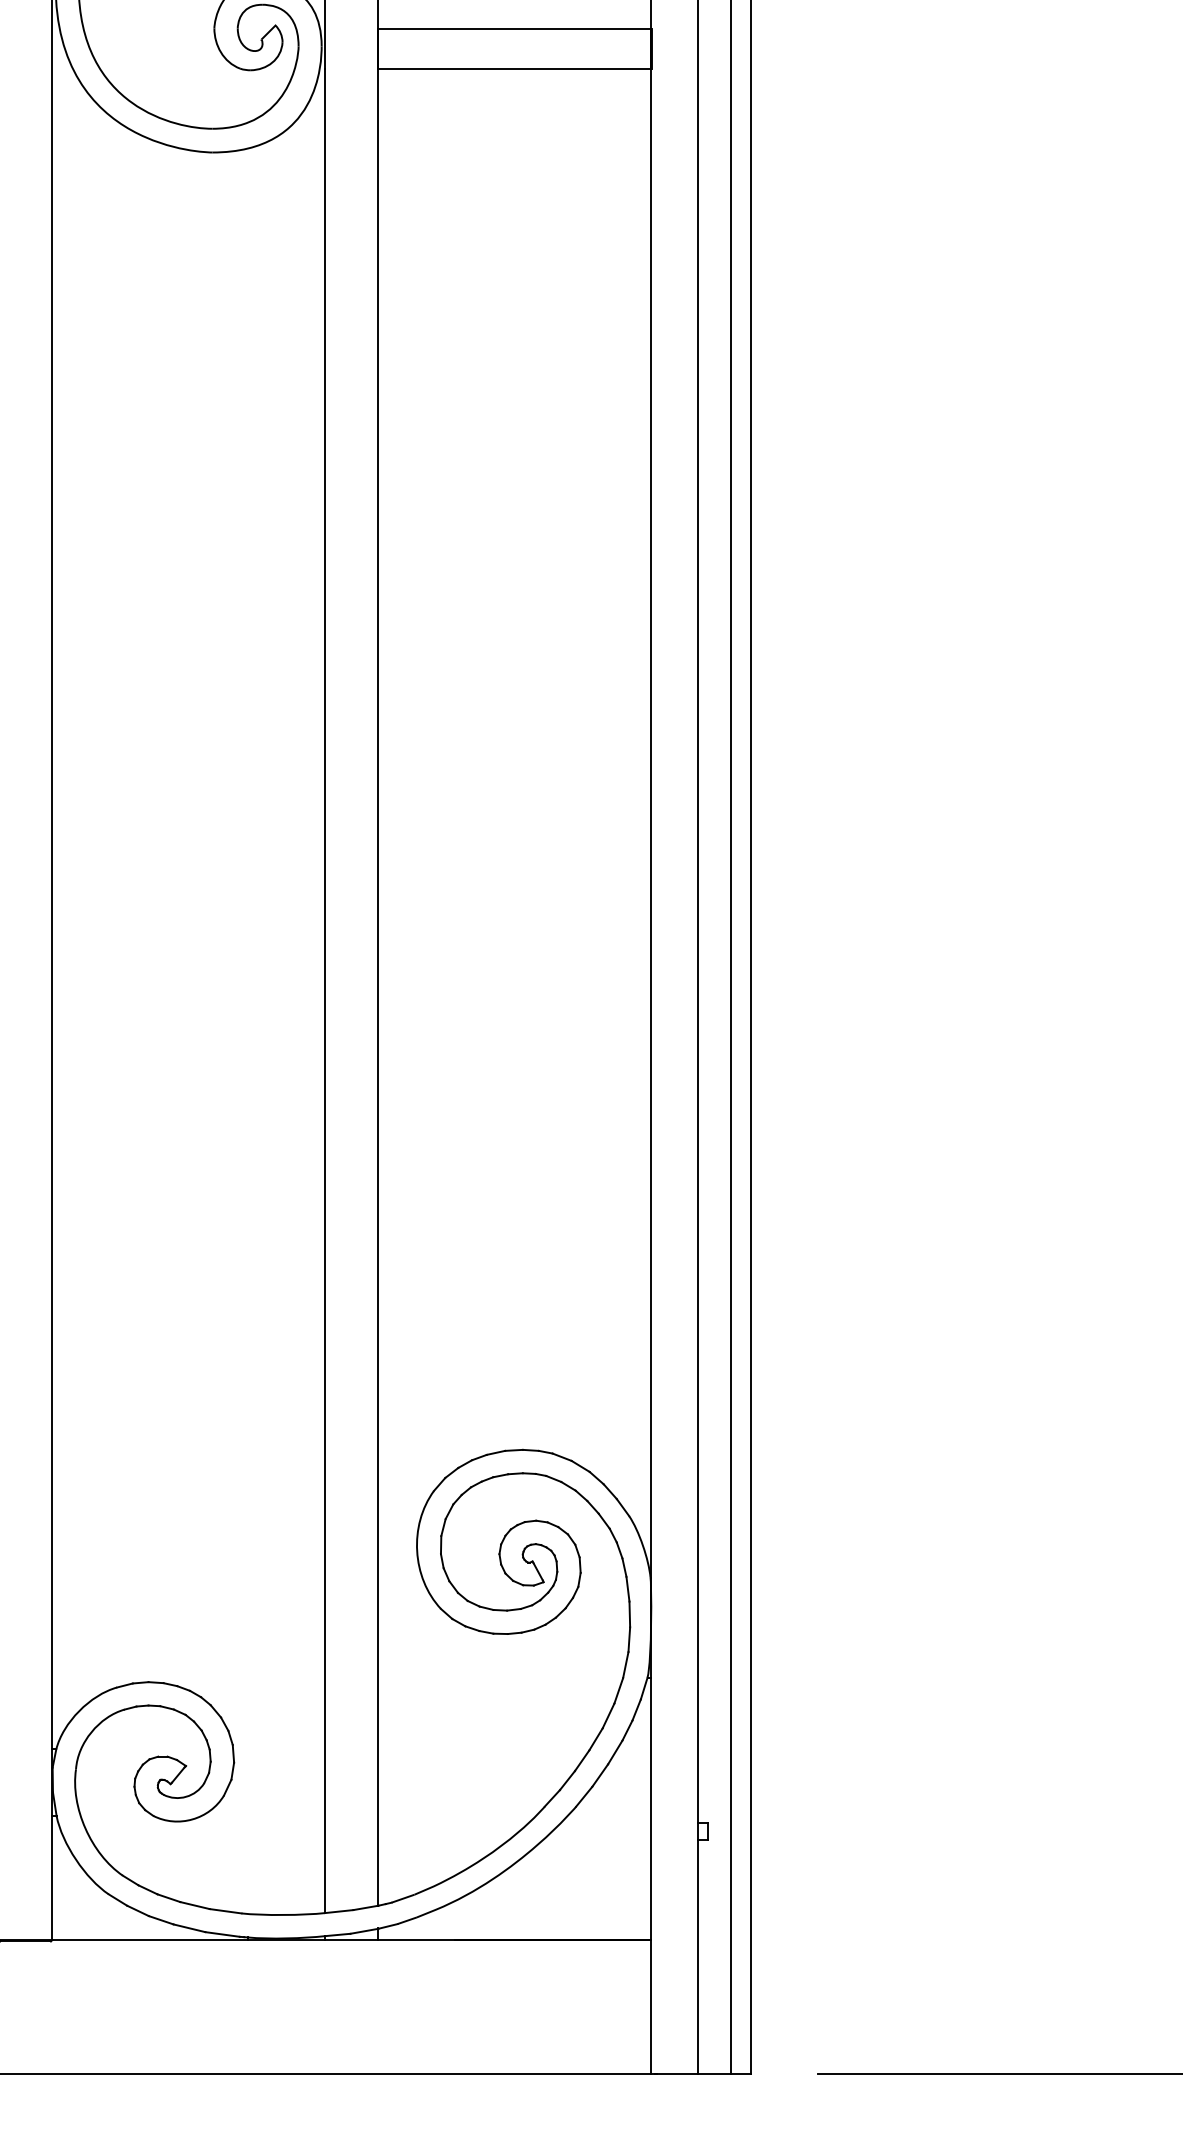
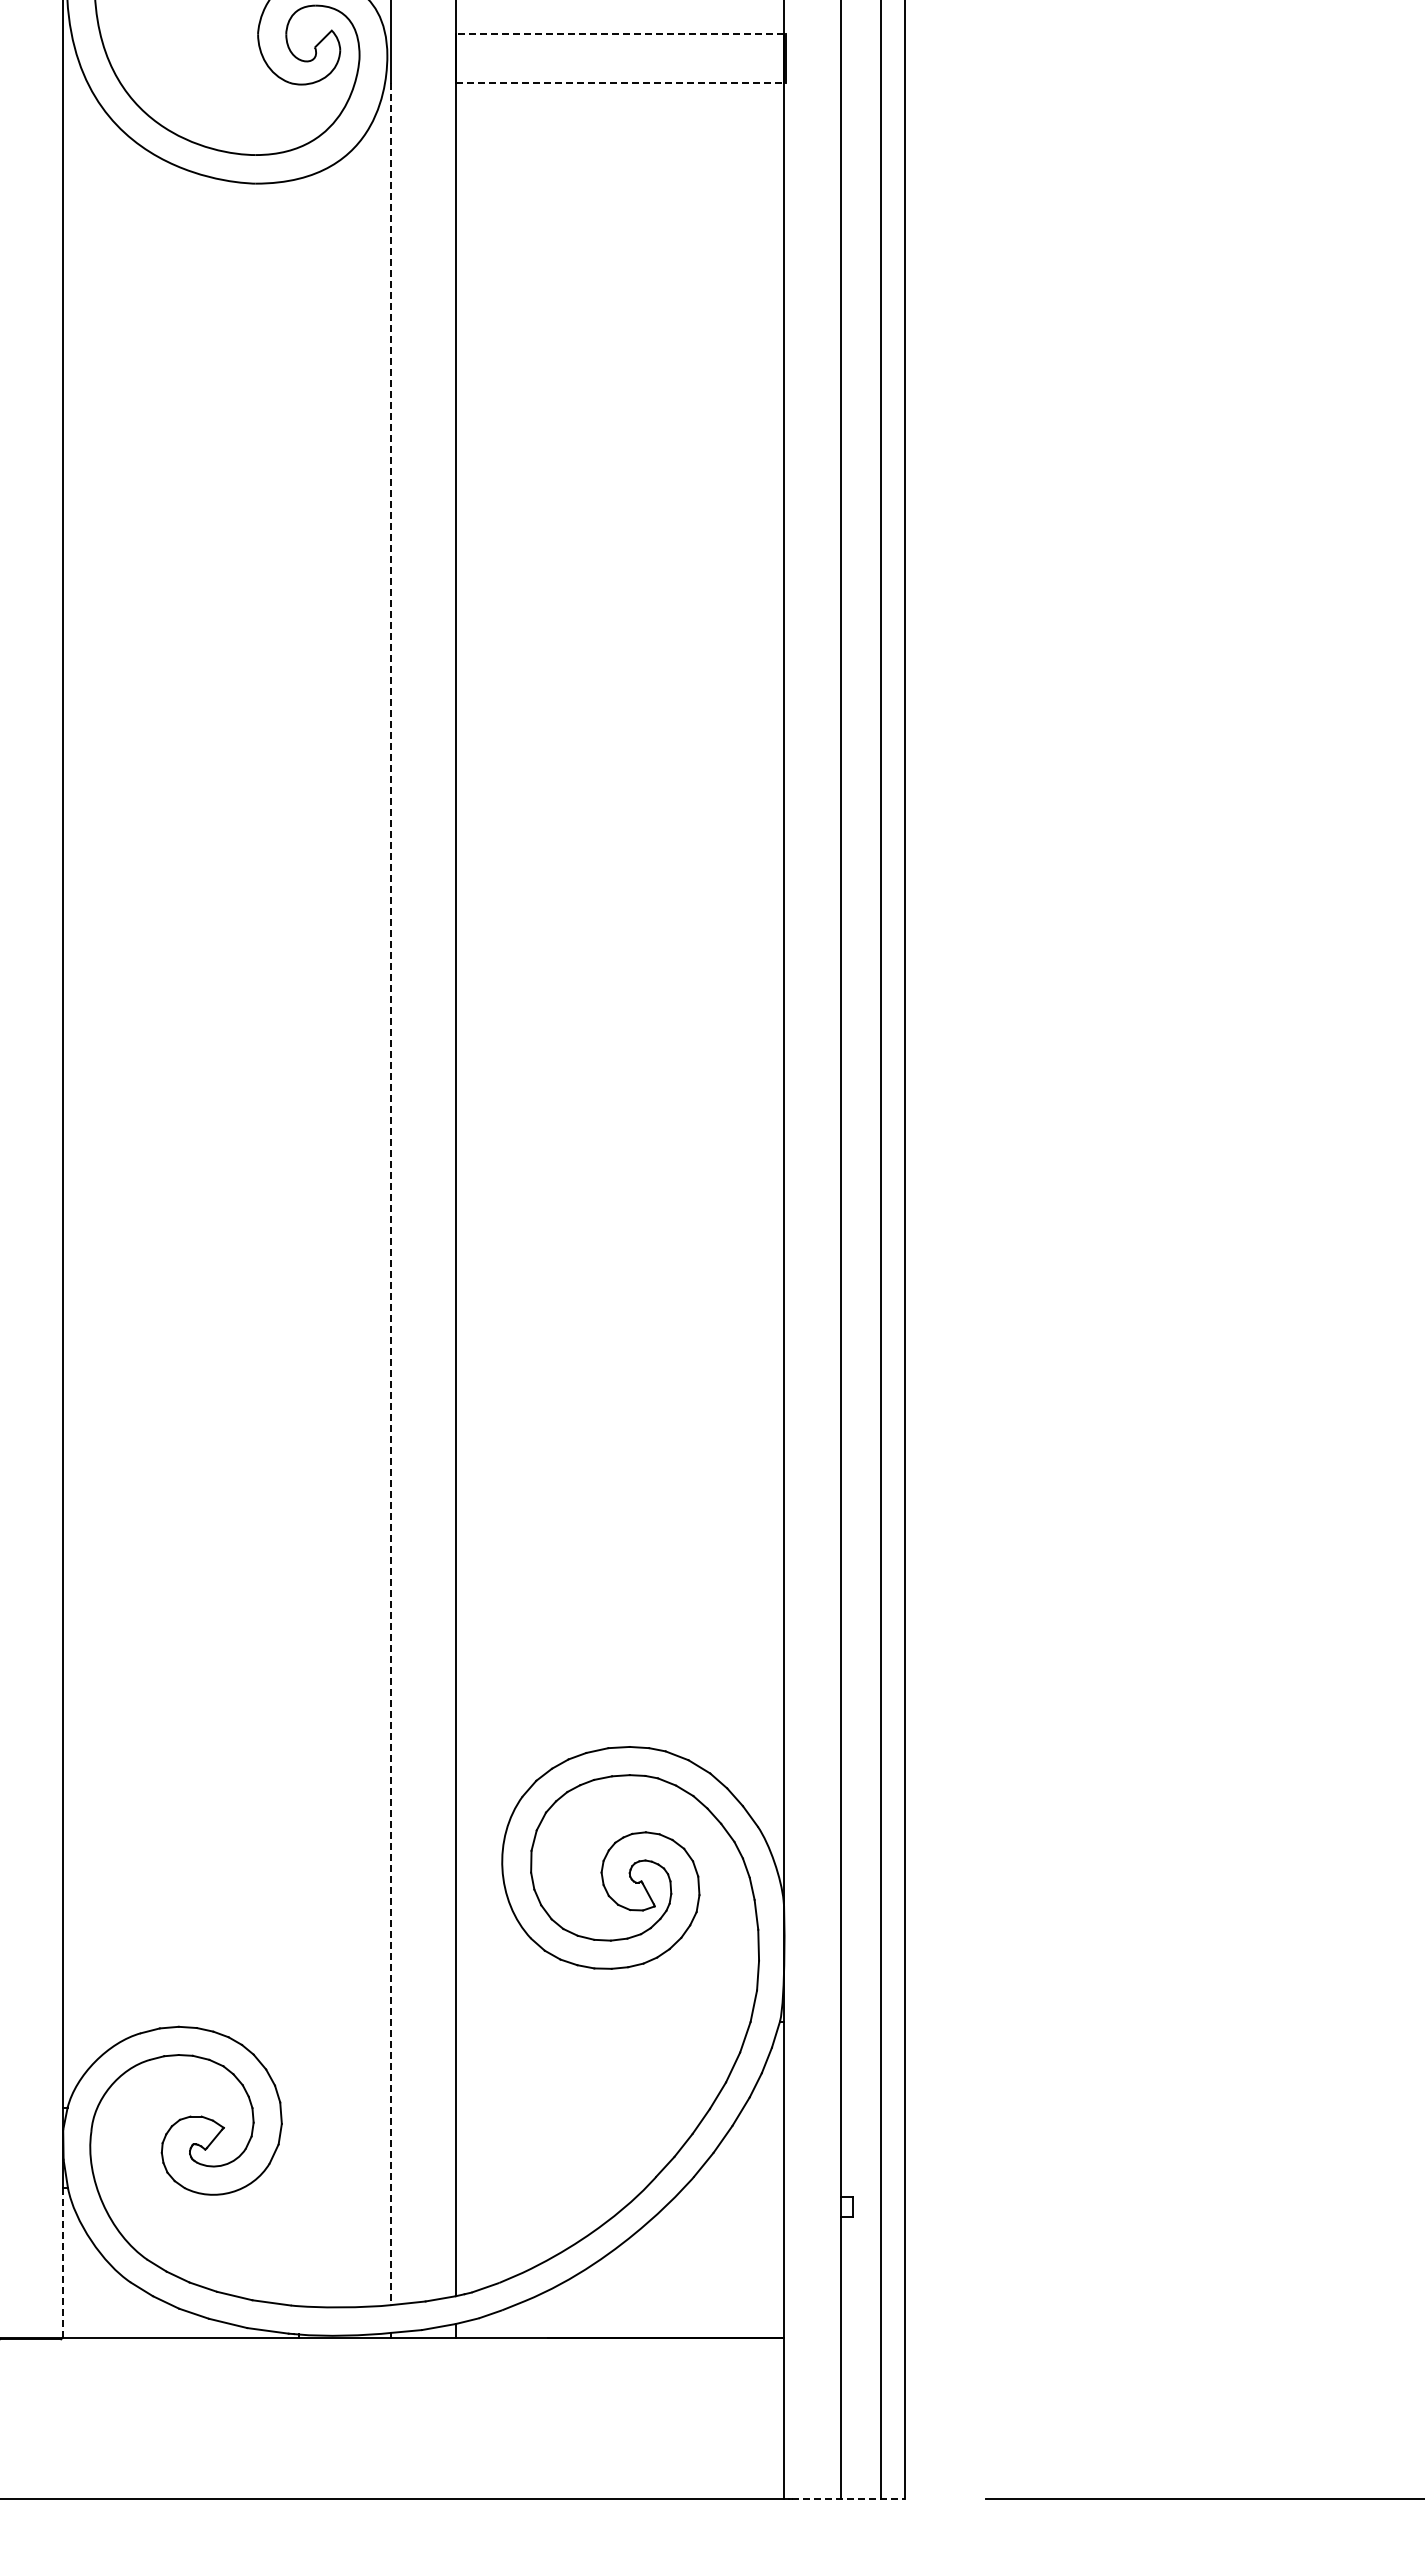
line: (514, 28) -> (619, 34), solid -> dashed
line: (515, 68) -> (620, 82), solid -> dashed
line: (325, 991) -> (391, 1194), solid -> dashed
line: (52, 1878) -> (62, 2263), solid -> dashed
line: (704, 2073) -> (848, 2498), solid -> dashed

